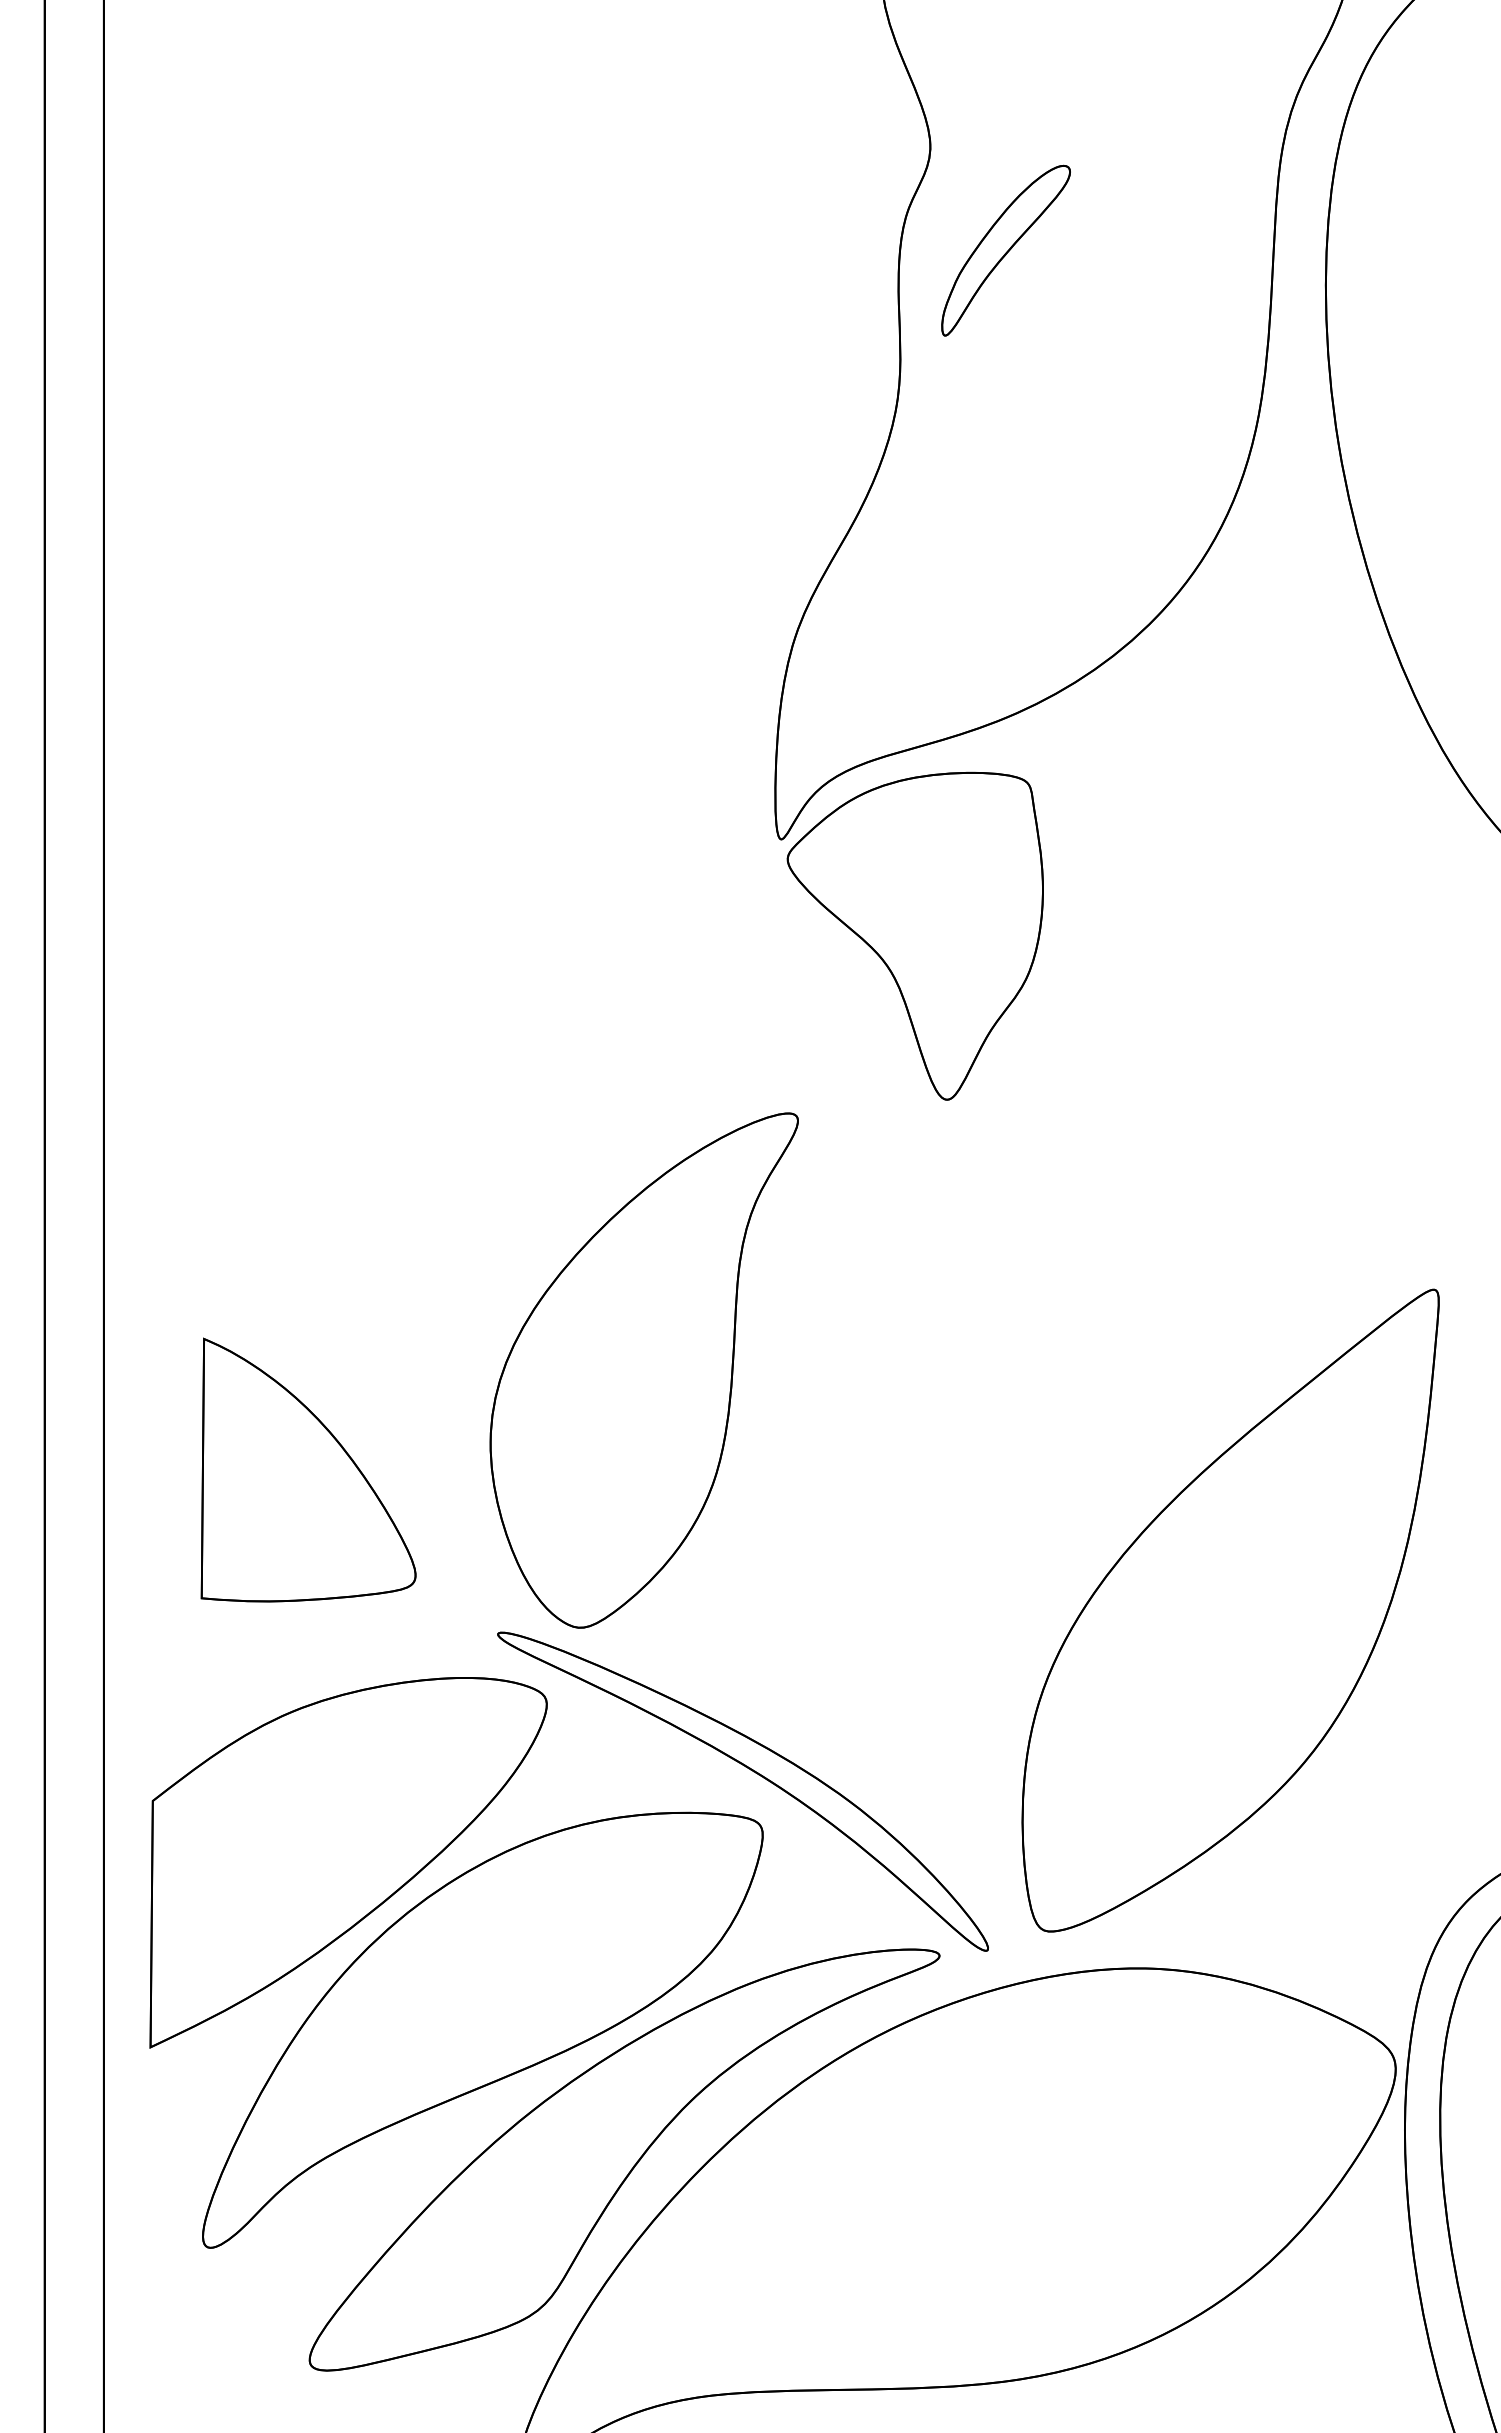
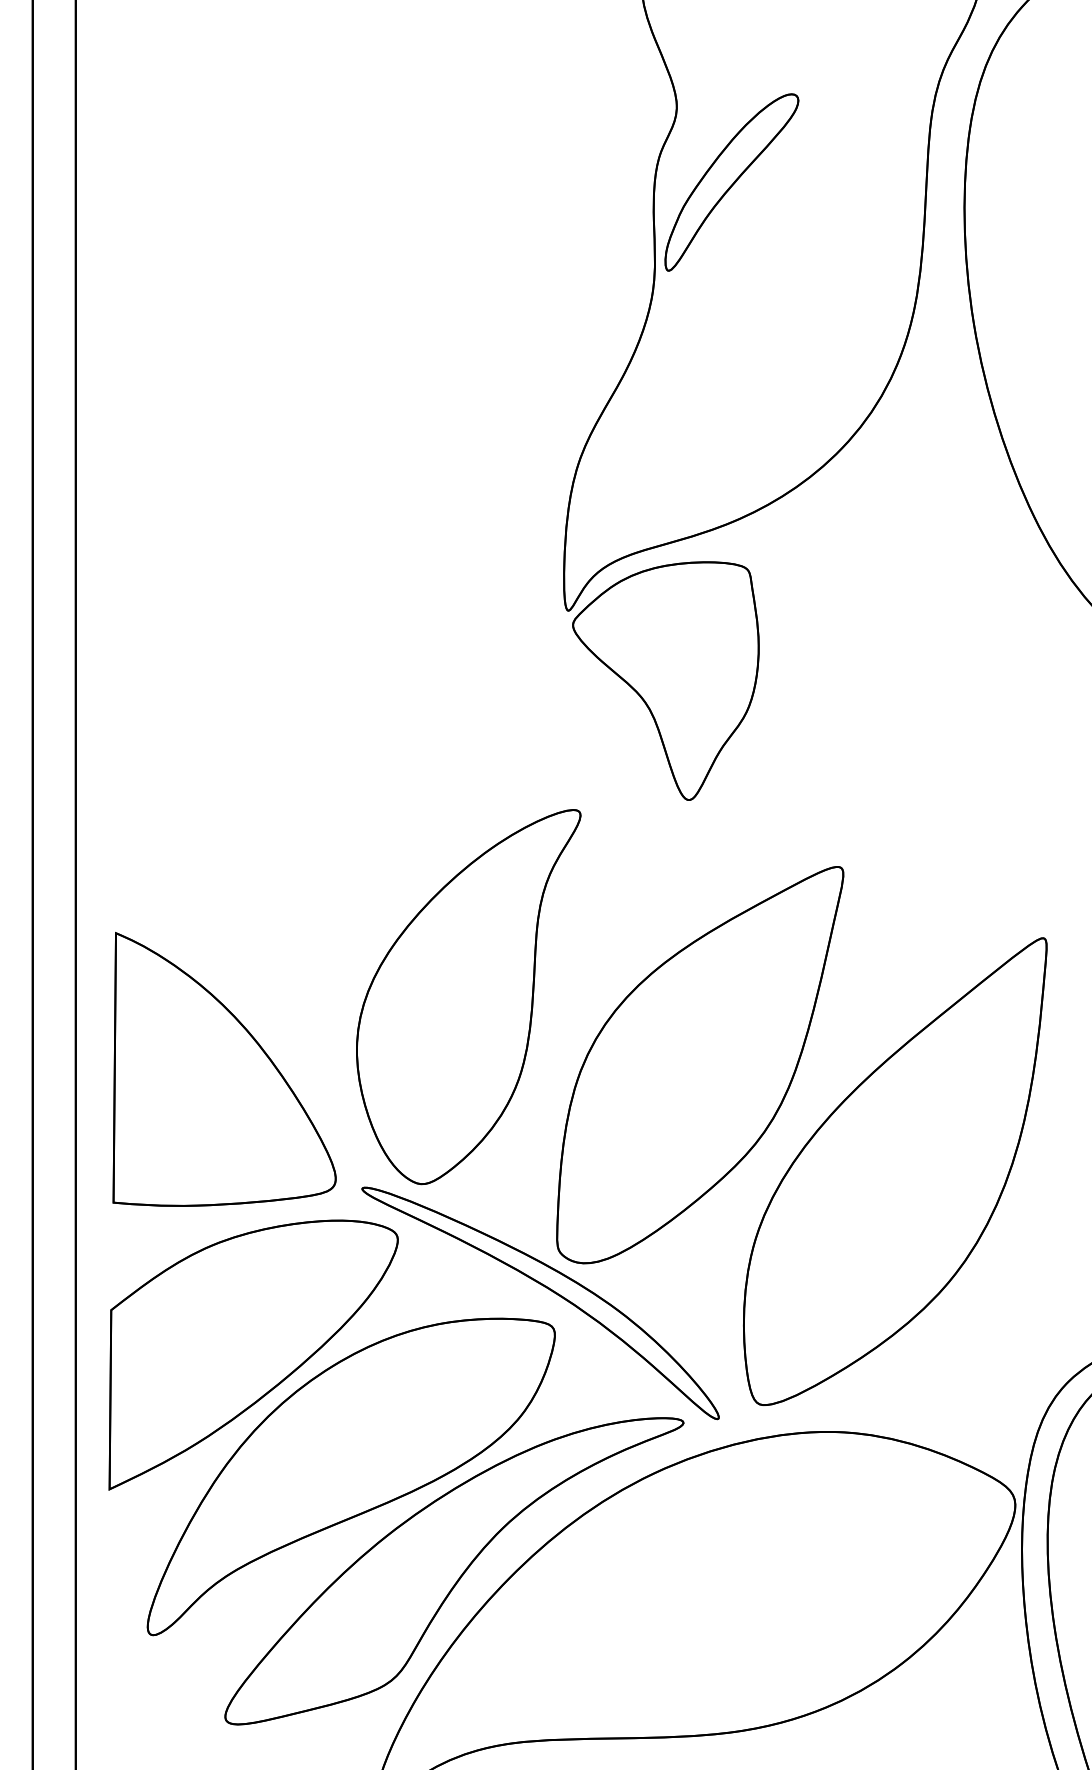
part: (1005, 250) -> (731, 182), size x1.43
part: (962, 1464) -> (700, 1065), added
part: (308, 1470) -> (224, 1069), size x1.43

